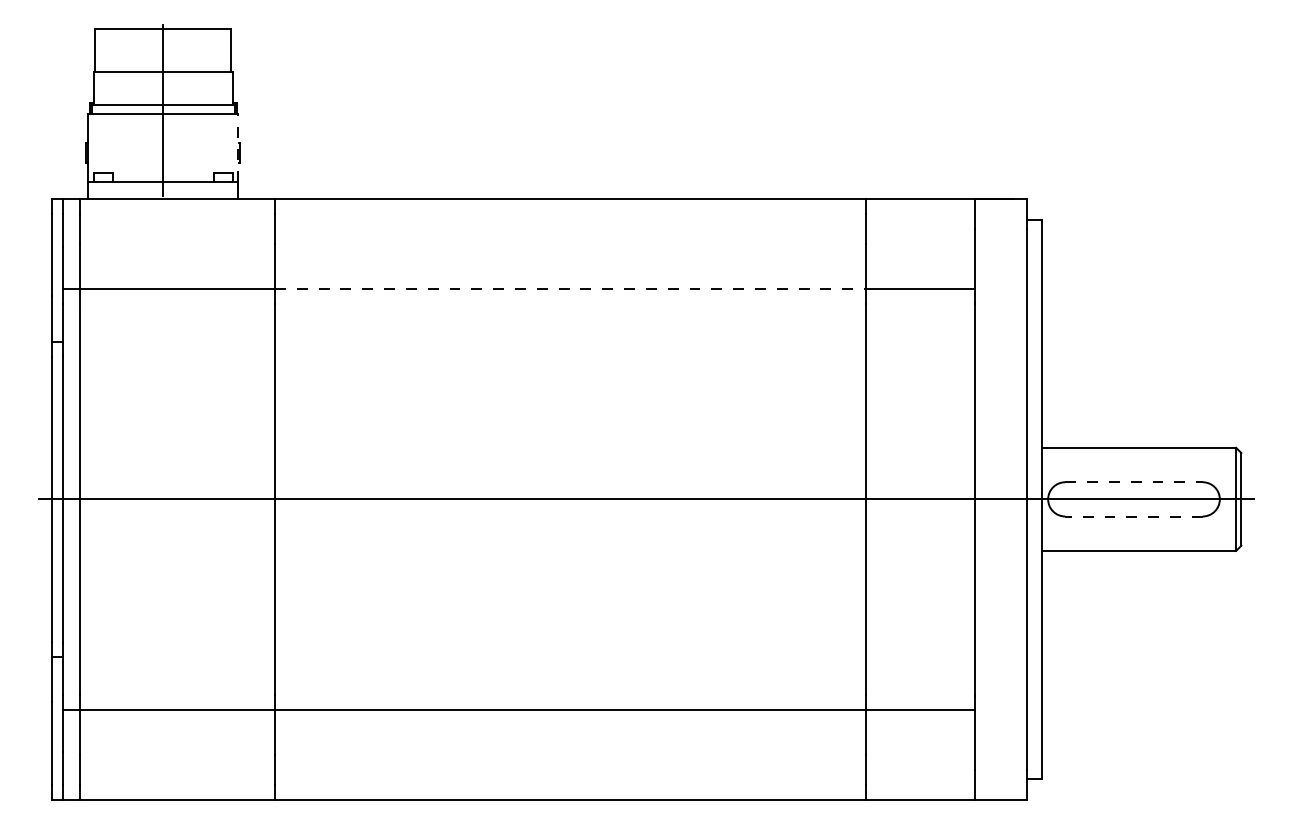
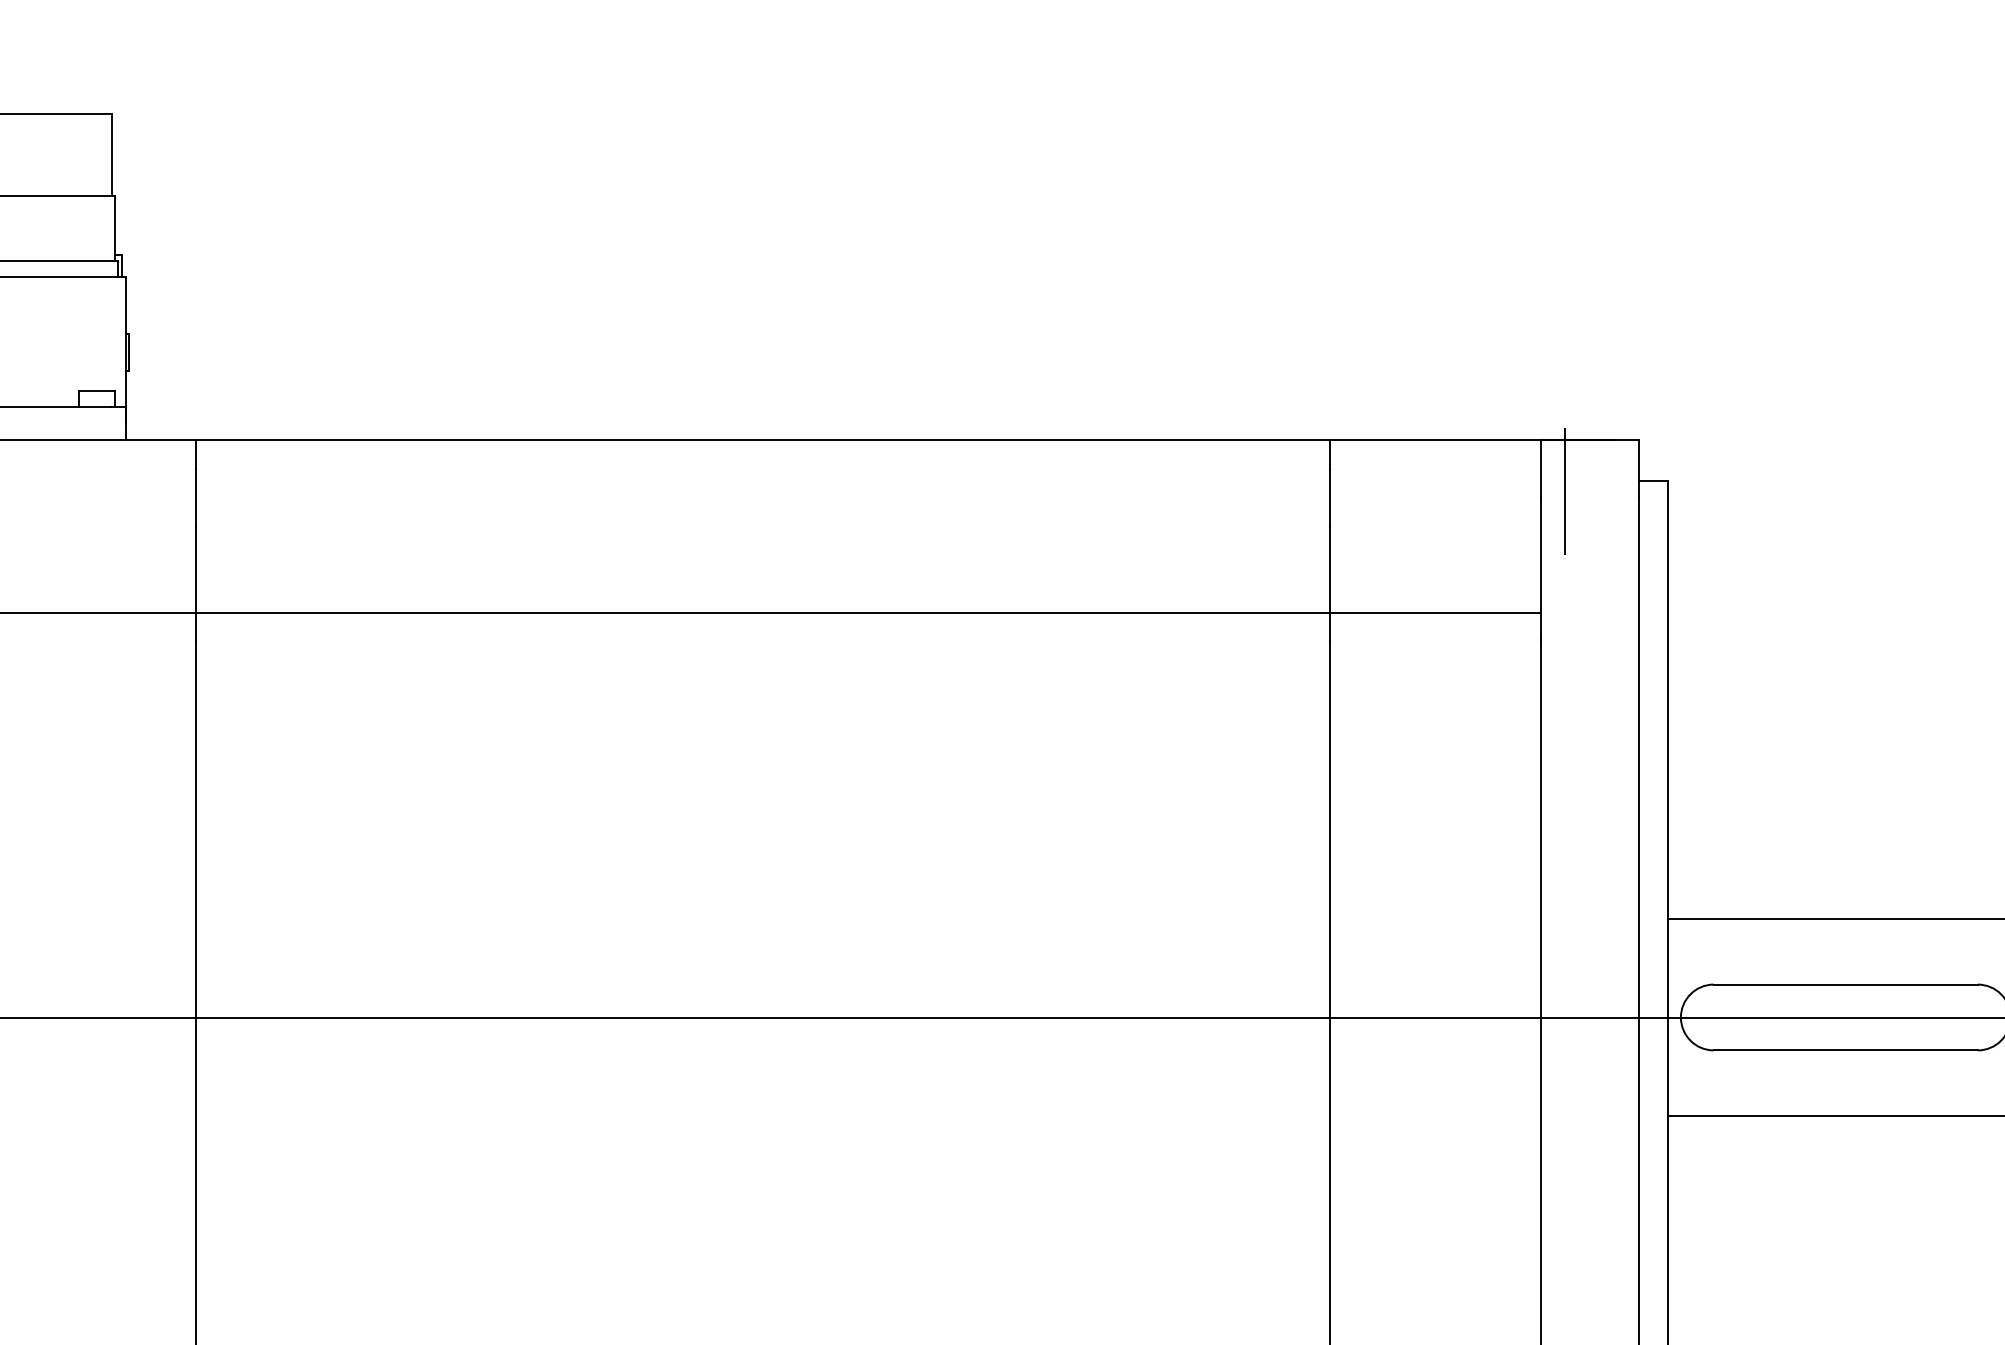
line: (238, 147) -> (125, 341), dashed -> solid
line: (987, 225) -> (1564, 491), added
line: (570, 288) -> (763, 612), dashed -> solid
line: (1133, 482) -> (1844, 985), dashed -> solid
line: (1133, 516) -> (1844, 1050), dashed -> solid

